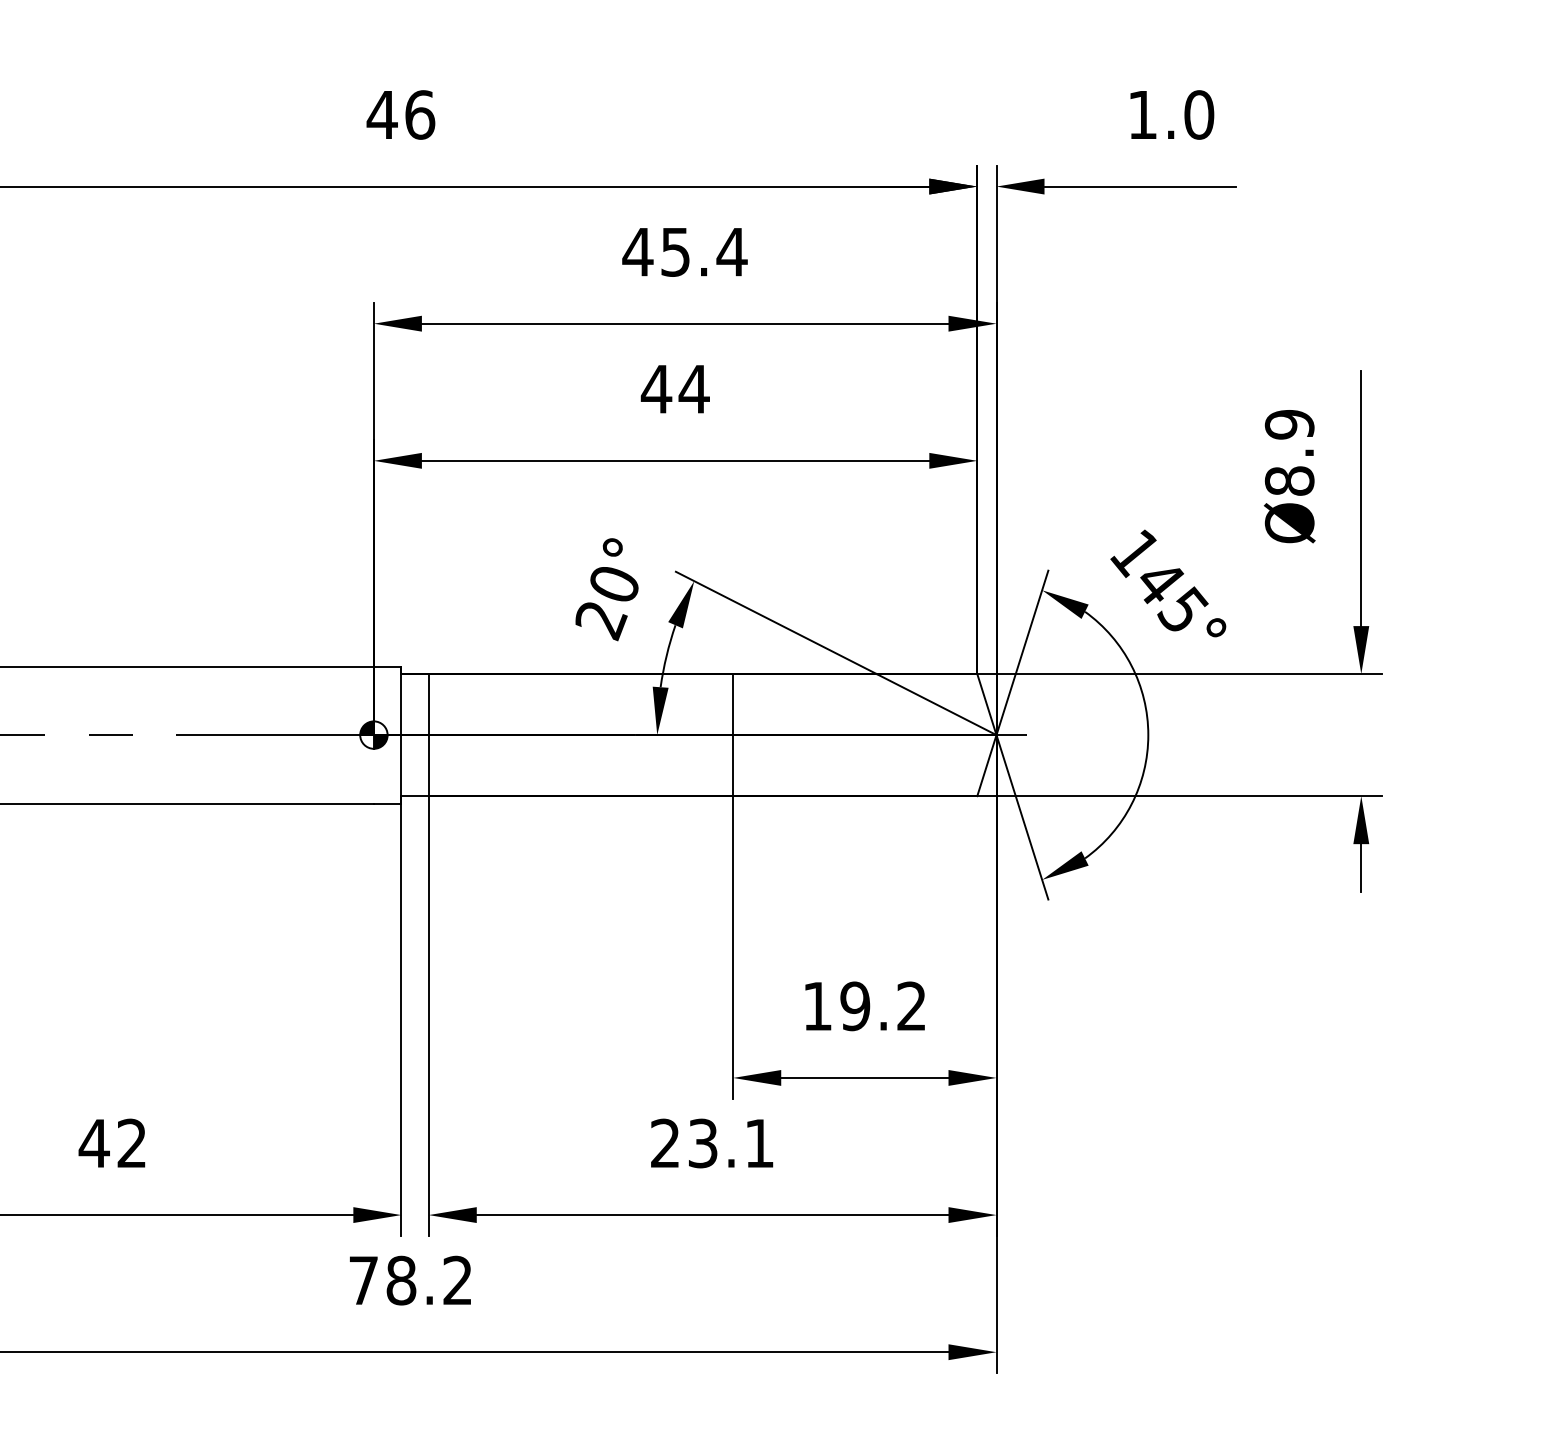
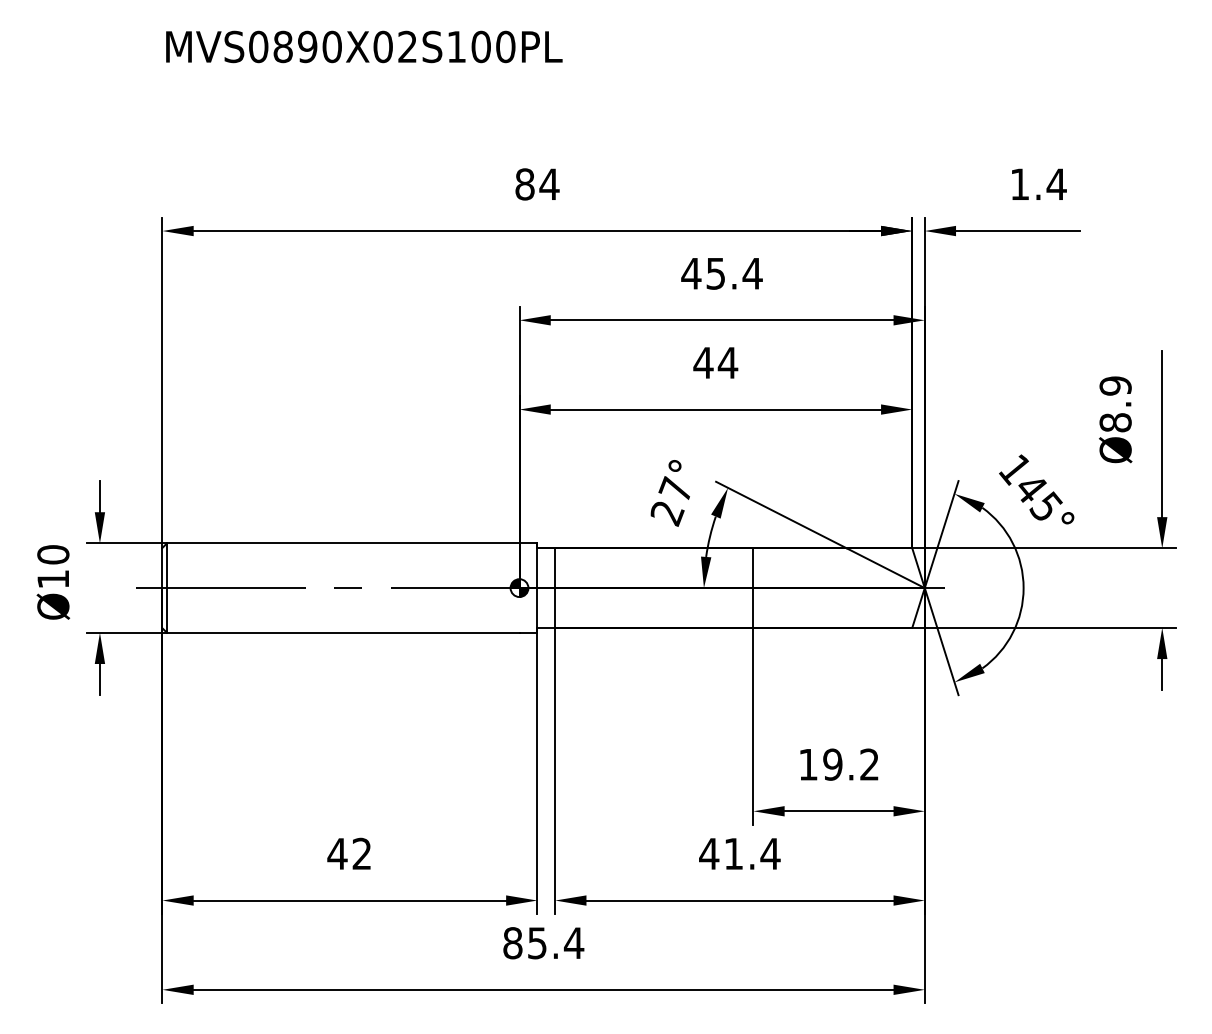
text: (400, 115) -> (536, 184), 46 -> 84
text: (1198, 115) -> (1056, 184), 1.0 -> 1.4
text: (612, 582) -> (674, 488), 20° -> 27°
text: (711, 1142) -> (739, 853), 23.1 -> 41.4
text: (410, 1281) -> (543, 943), 78.2 -> 85.4

